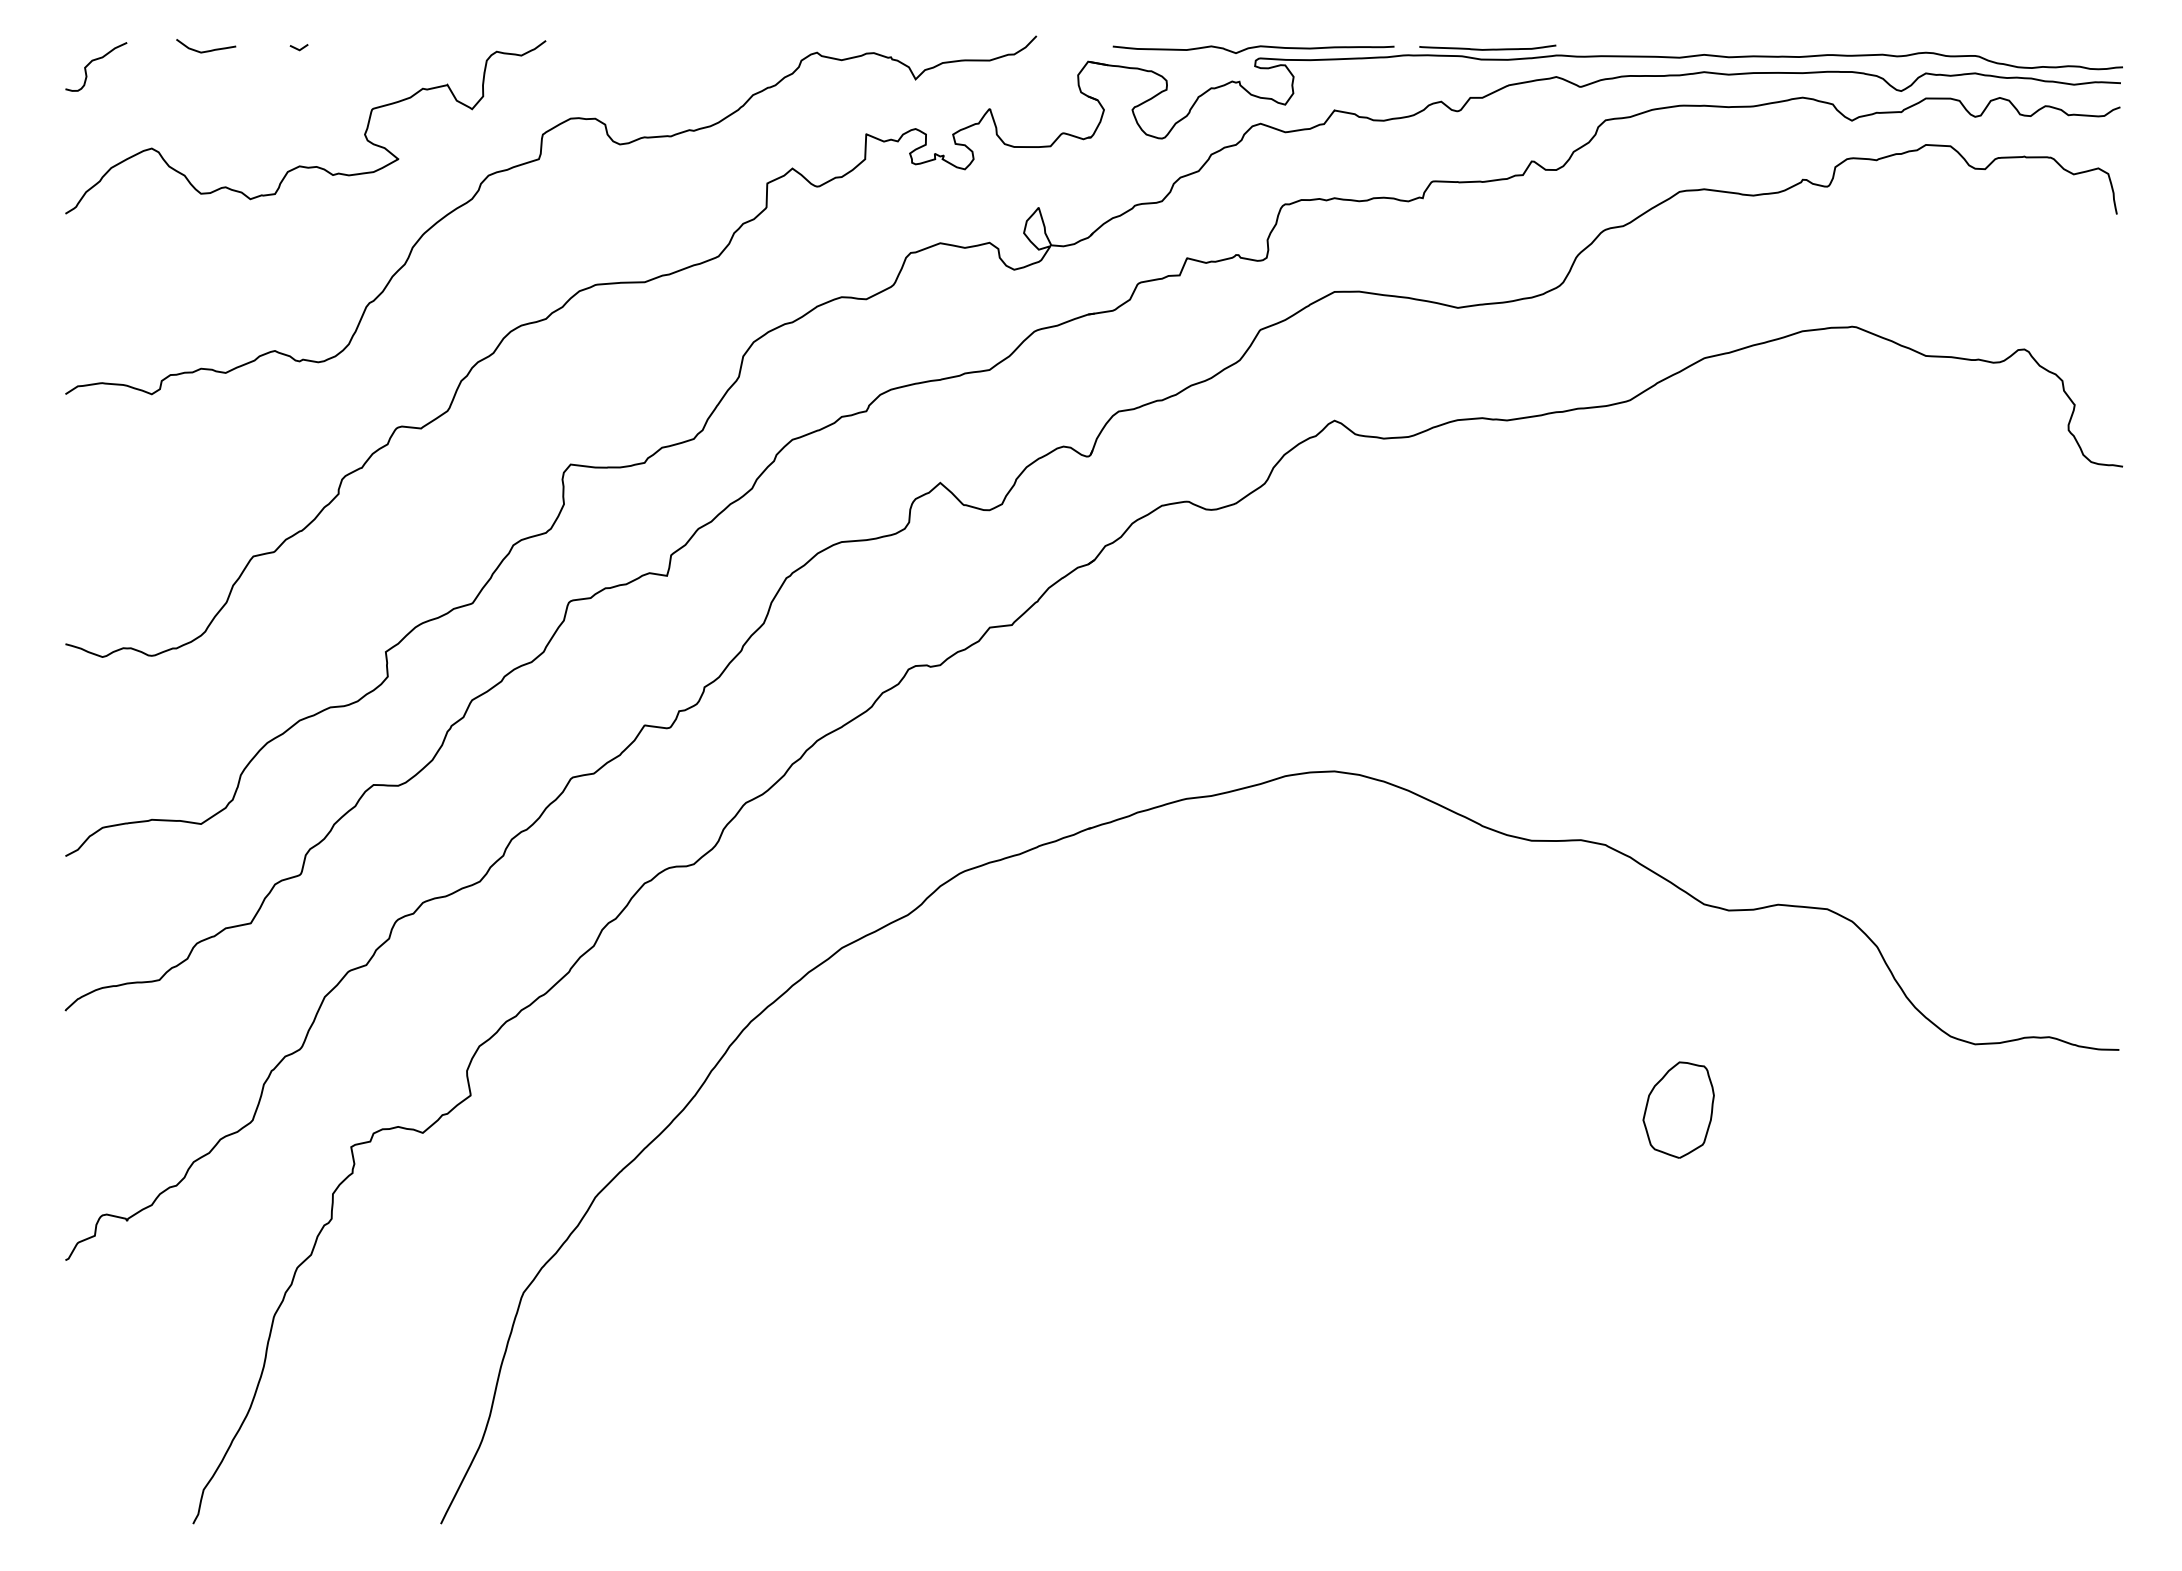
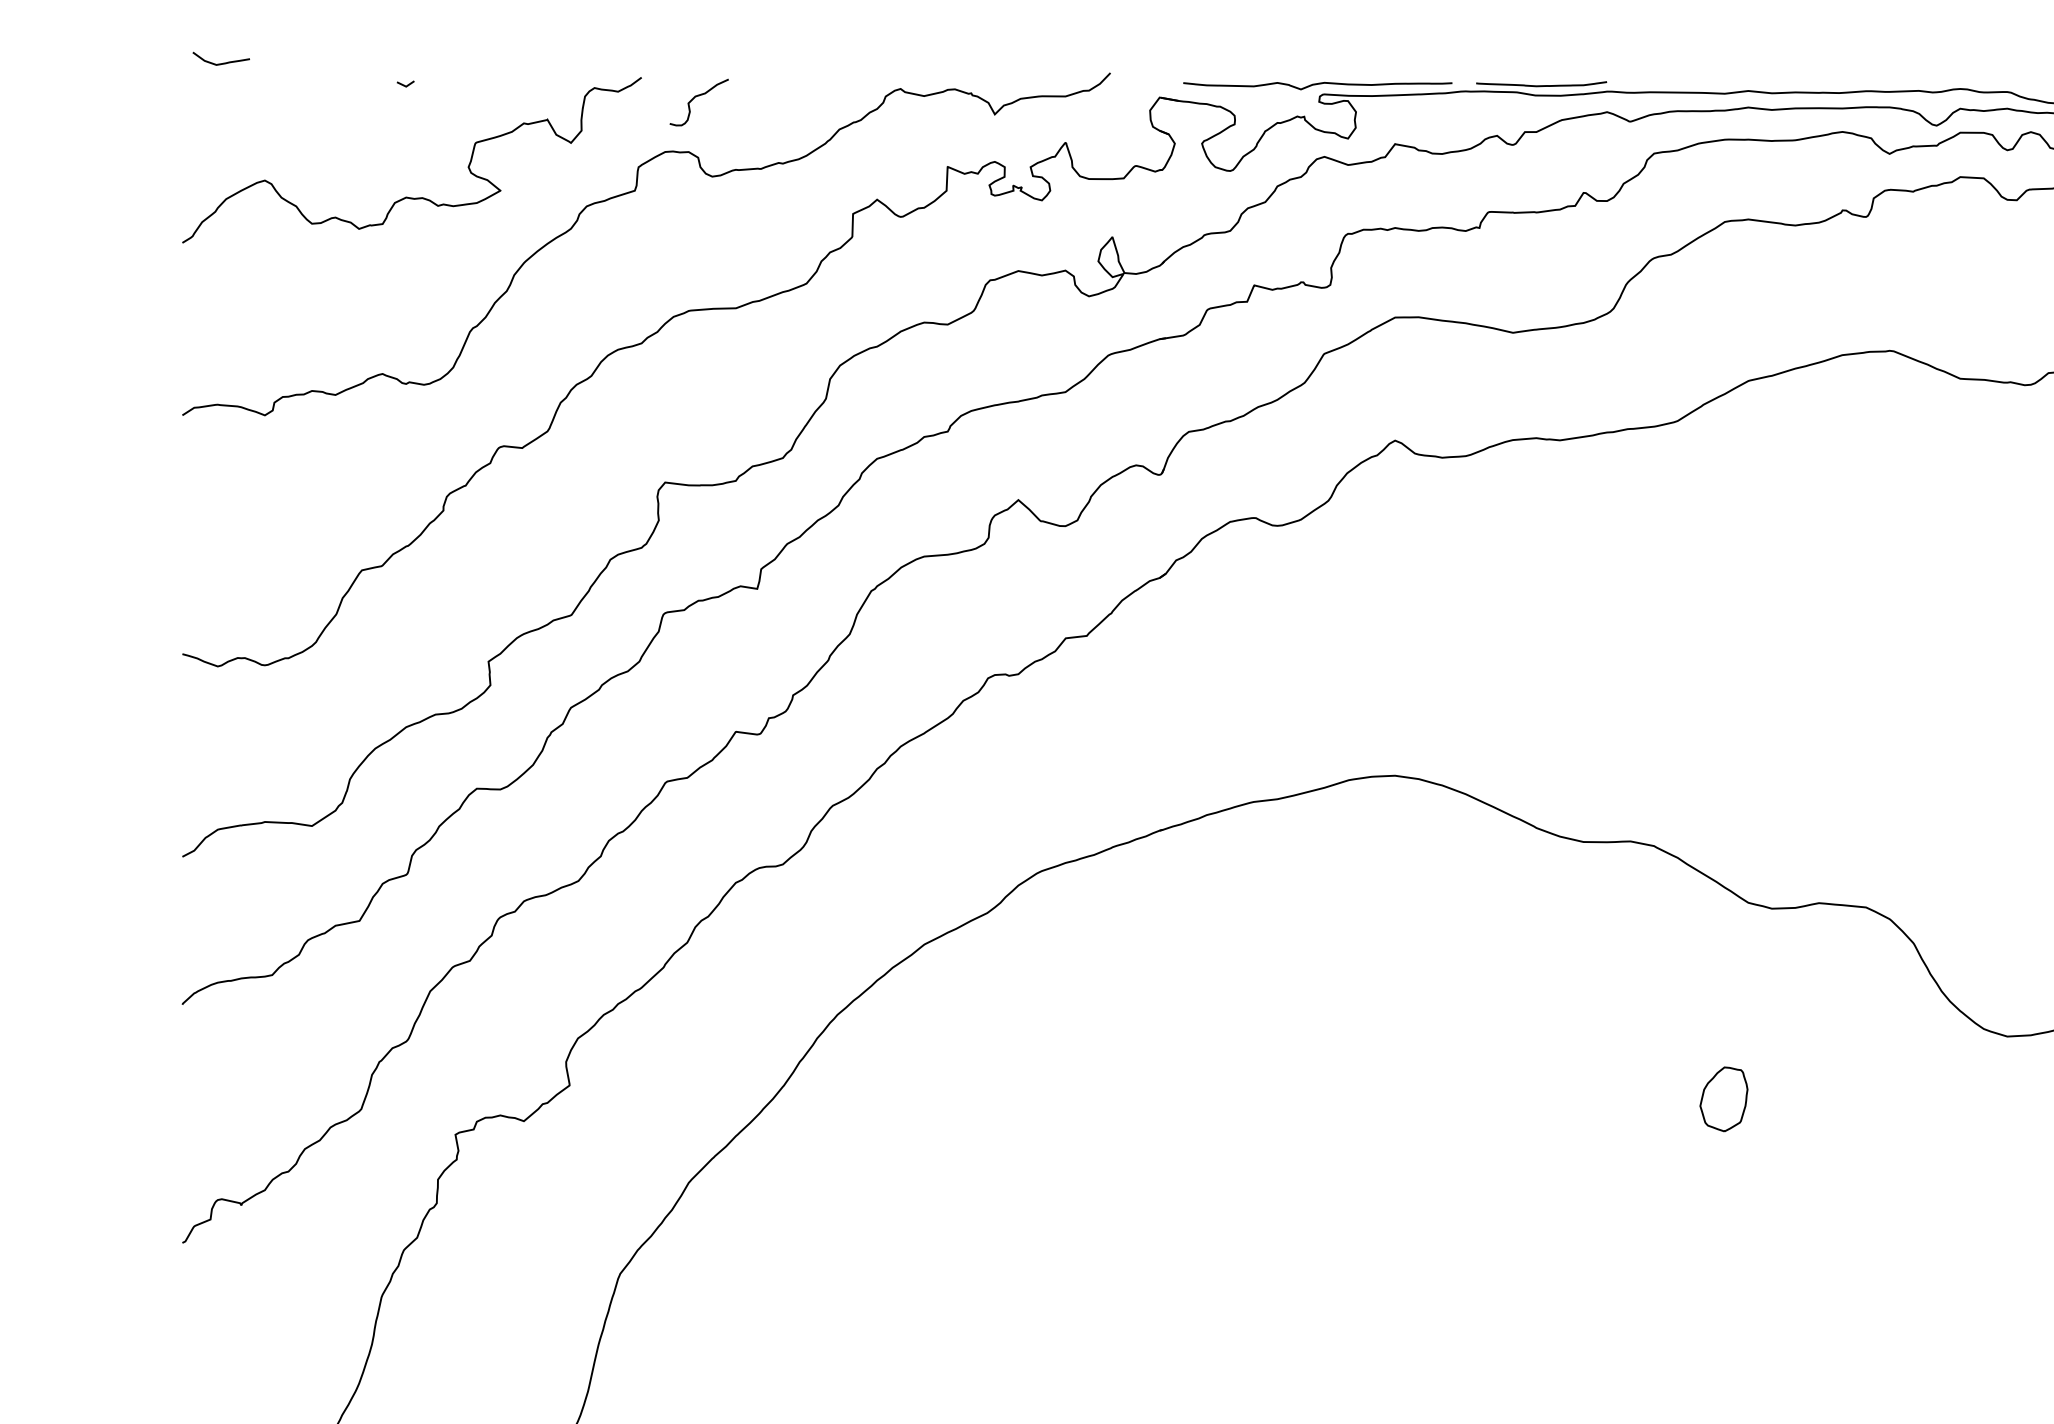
curve: (206, 50) -> (221, 62), moved
curve: (93, 61) -> (696, 97), moved
part: (1678, 1109) -> (1723, 1098), size x0.7

